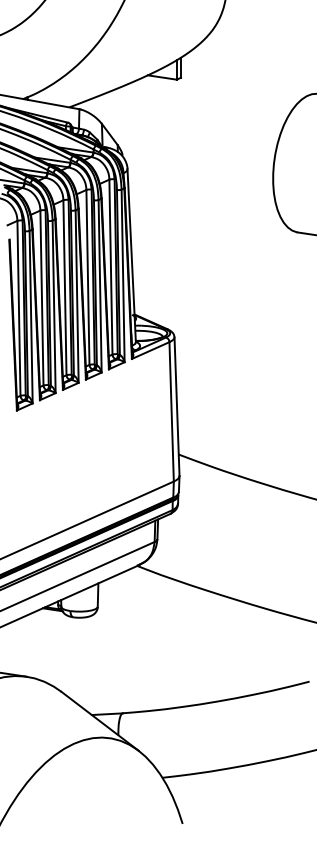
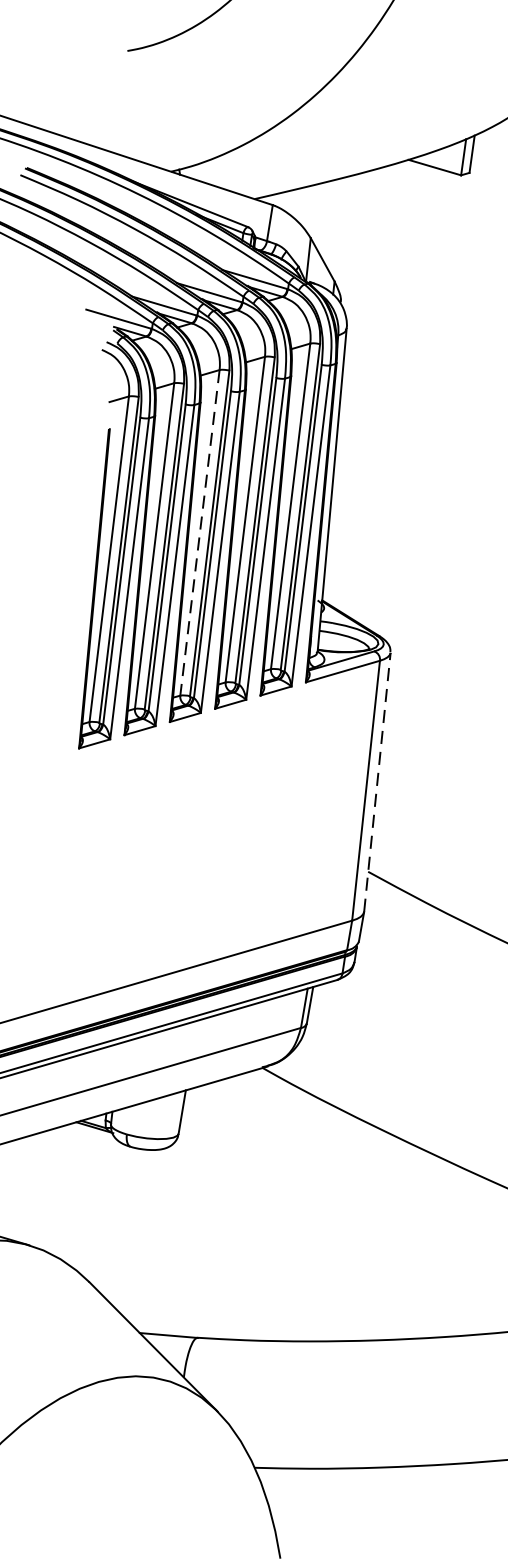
line: (64, 288) -> (198, 534), solid -> dashed
line: (177, 406) -> (378, 782), solid -> dashed

